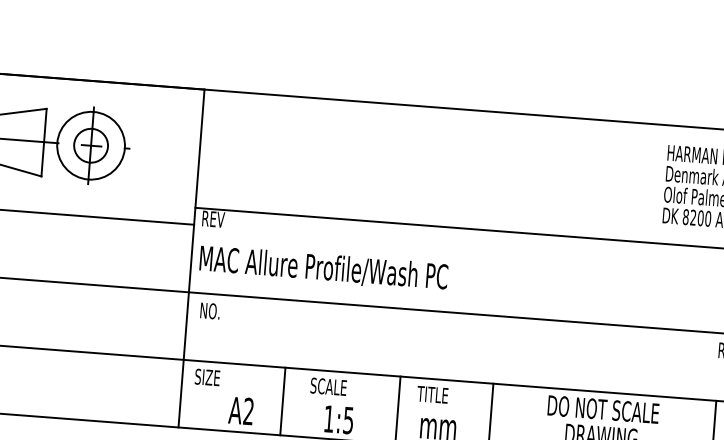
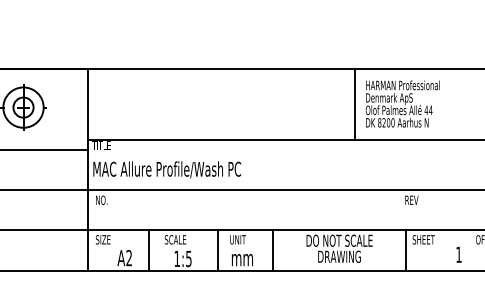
line: (647, 183) -> (355, 104), added
text: (216, 219) -> (101, 145), REV -> TITLE
text: (432, 394) -> (237, 239), TITLE -> UNIT

